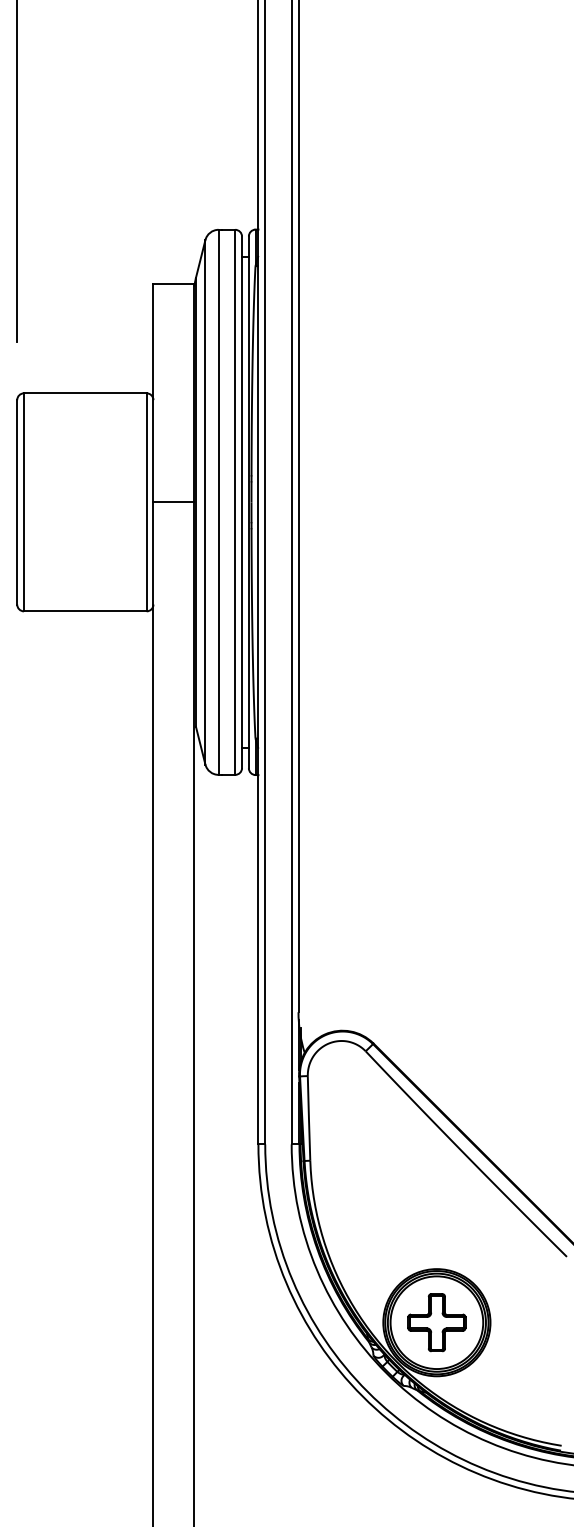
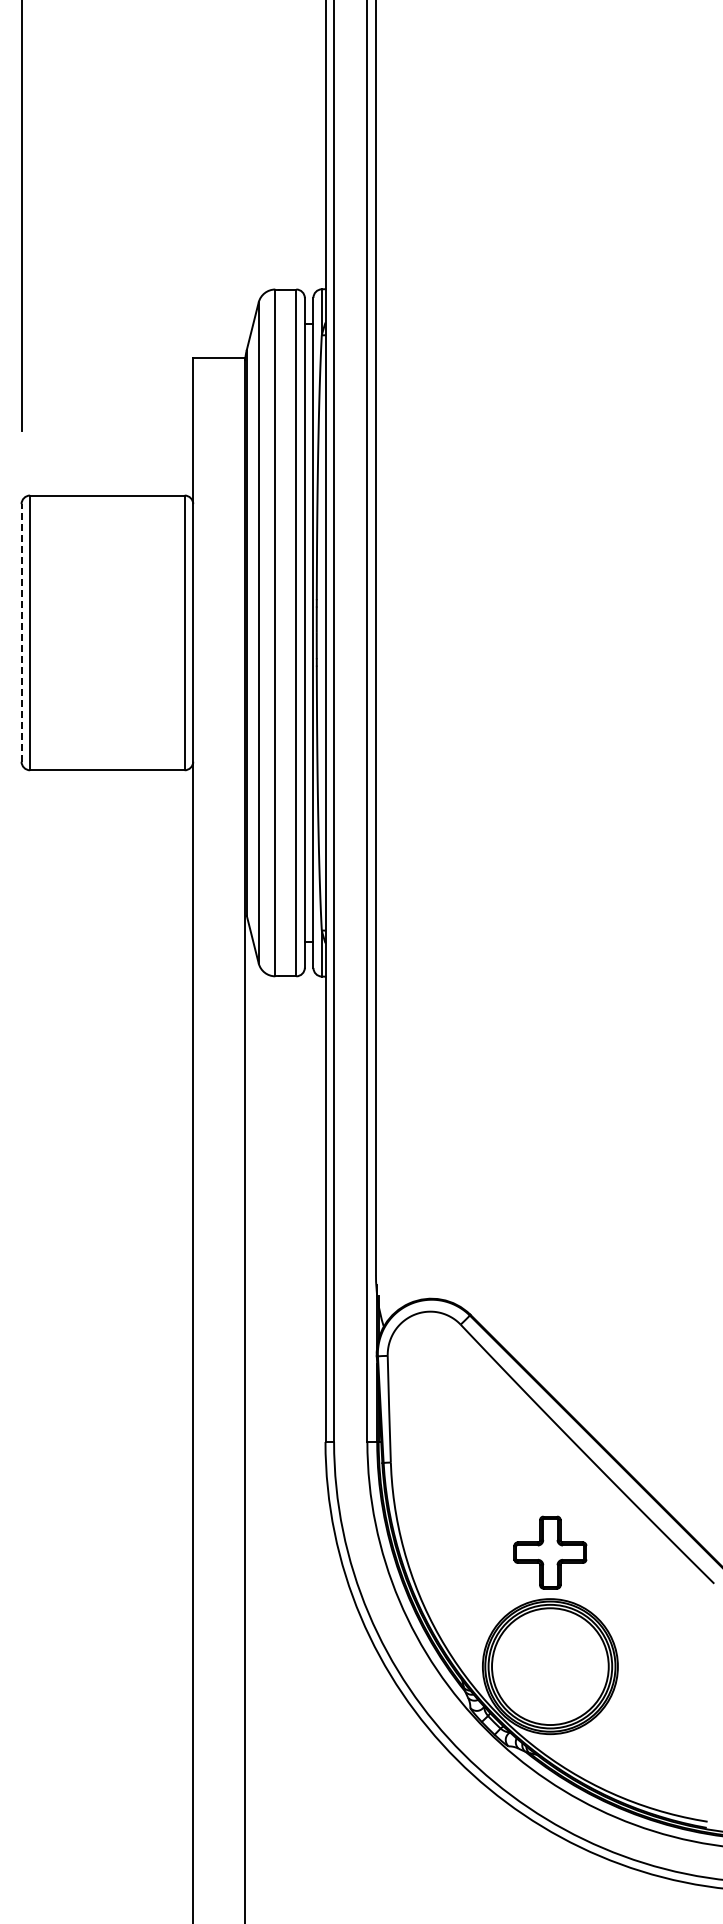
line: (17, 502) -> (21, 632), solid -> dashed
line: (173, 502) -> (218, 632), removed
part: (436, 1322) -> (550, 1552), moved

